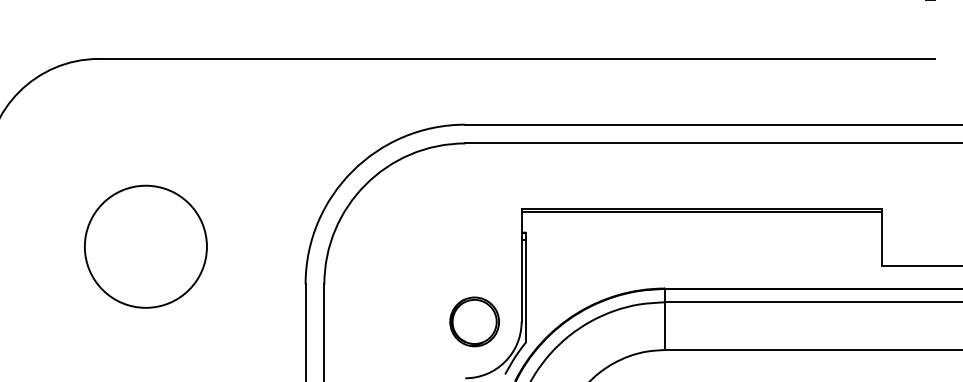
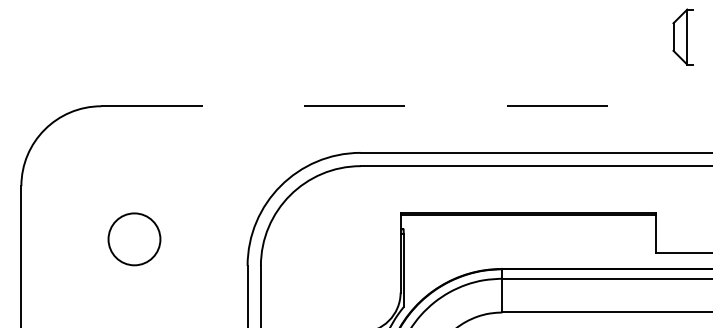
line: (517, 59) -> (397, 106), solid -> dashed
circle: (145, 246) -> (134, 239), size x0.6
circle: (474, 321) -> (367, 292), removed

